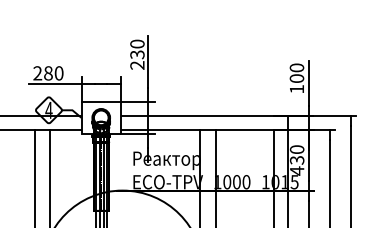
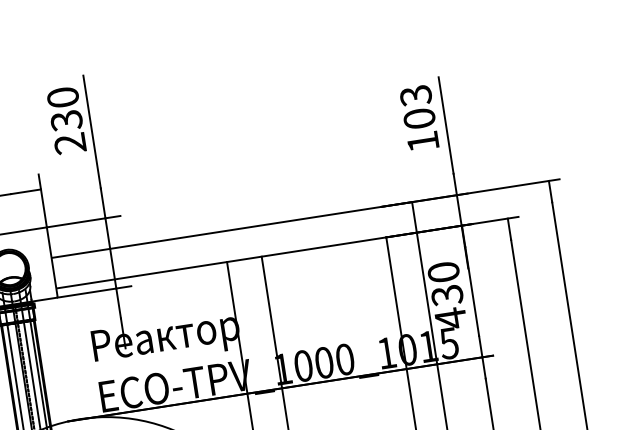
text: (296, 67) -> (414, 94), 100 -> 103

